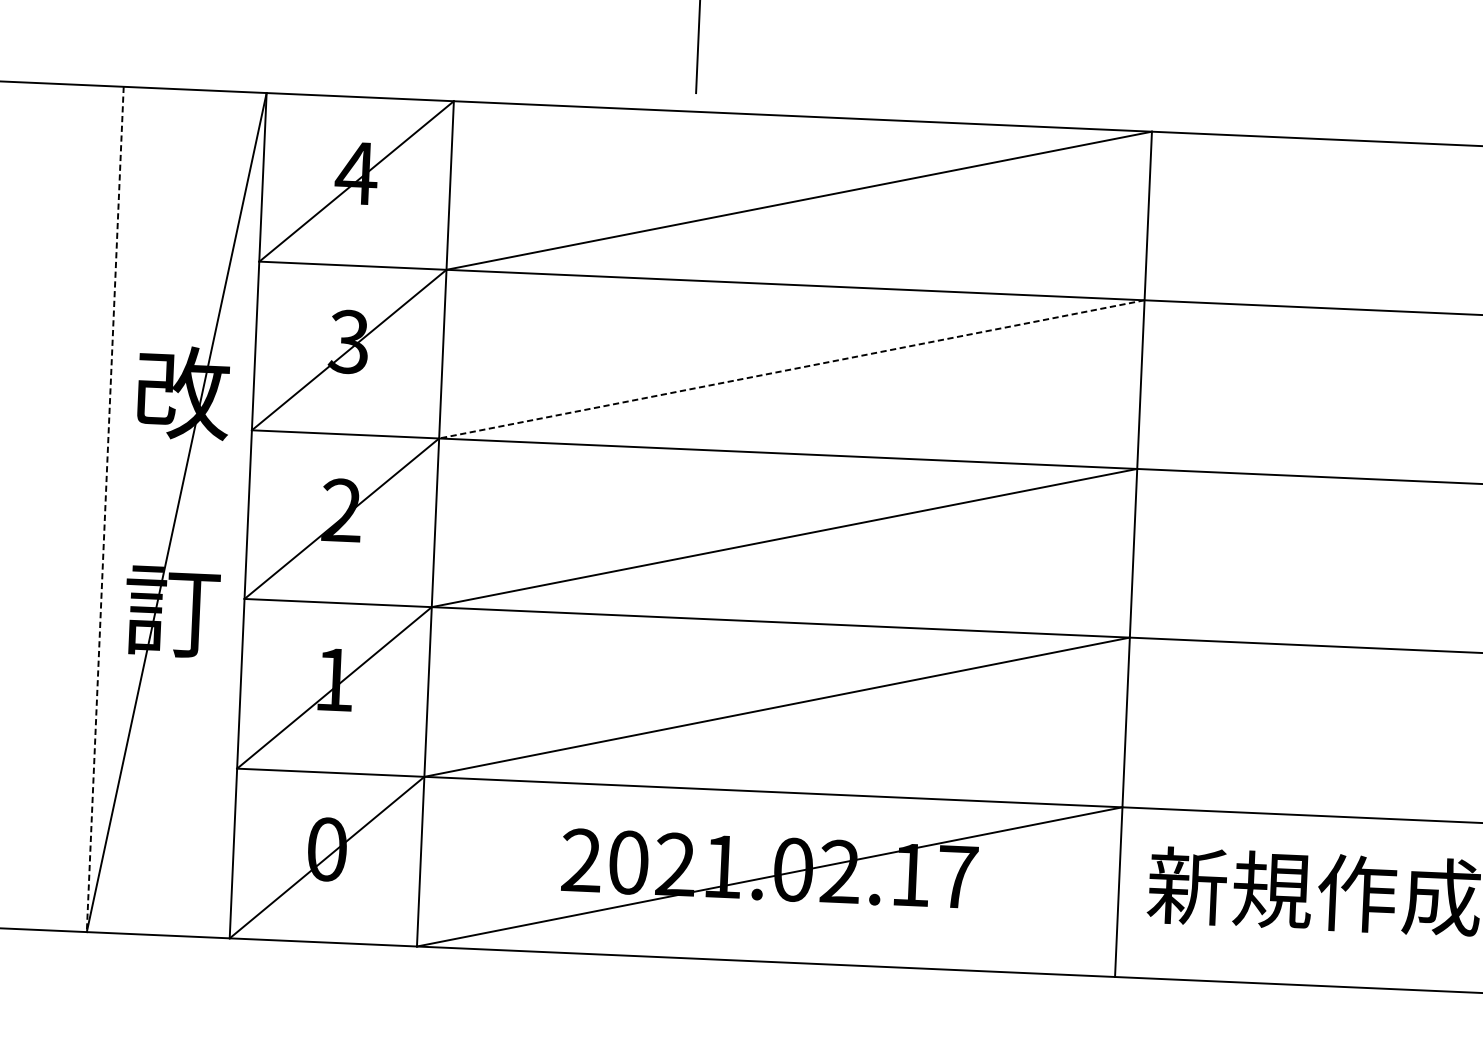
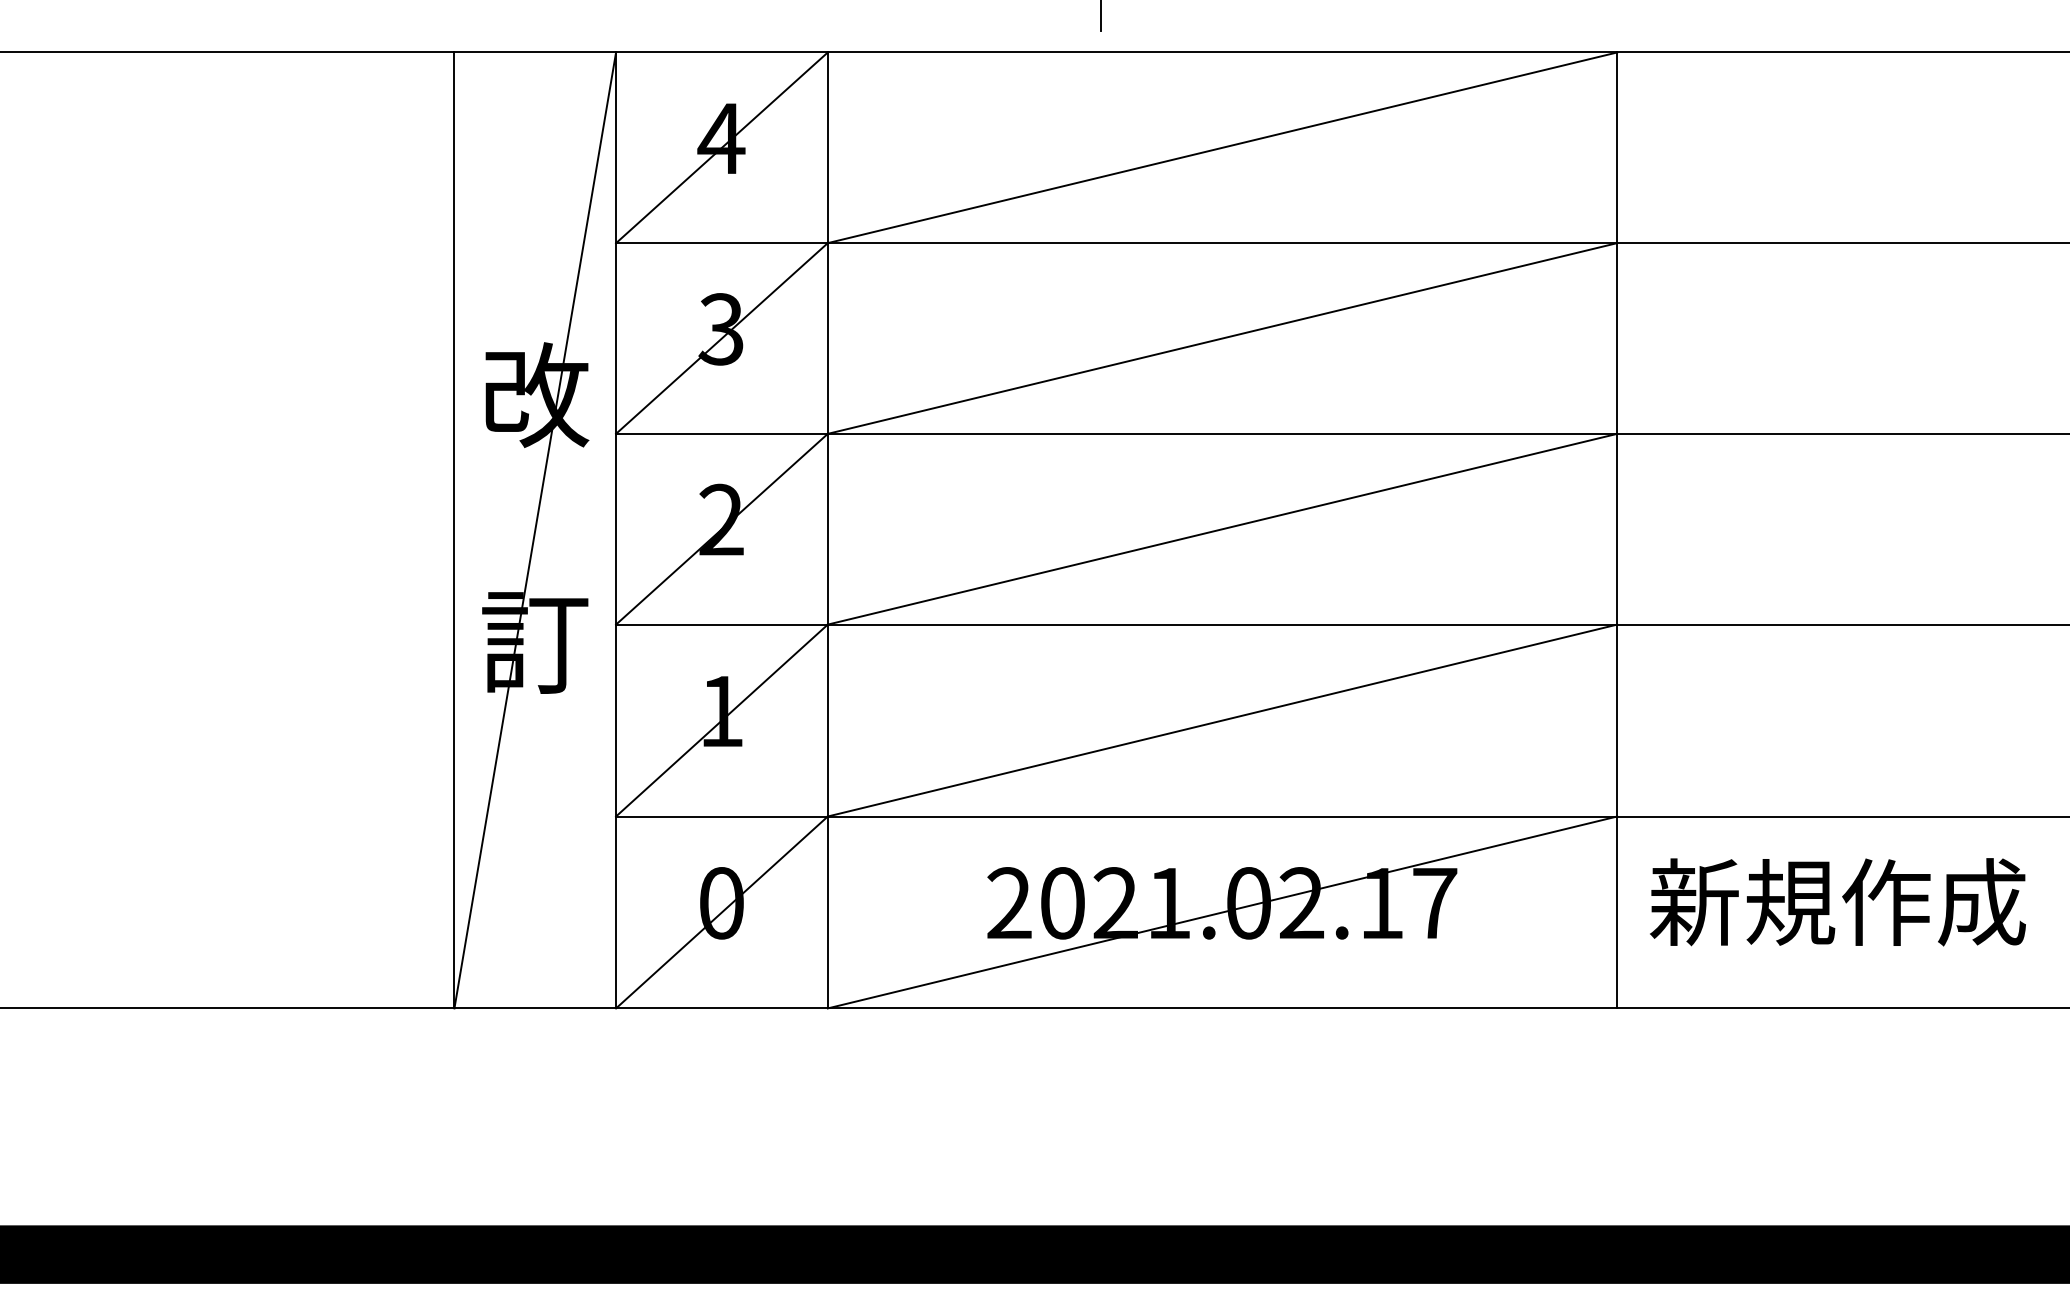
line: (791, 369) -> (1222, 338), dashed -> solid
line: (105, 509) -> (454, 530), dashed -> solid

